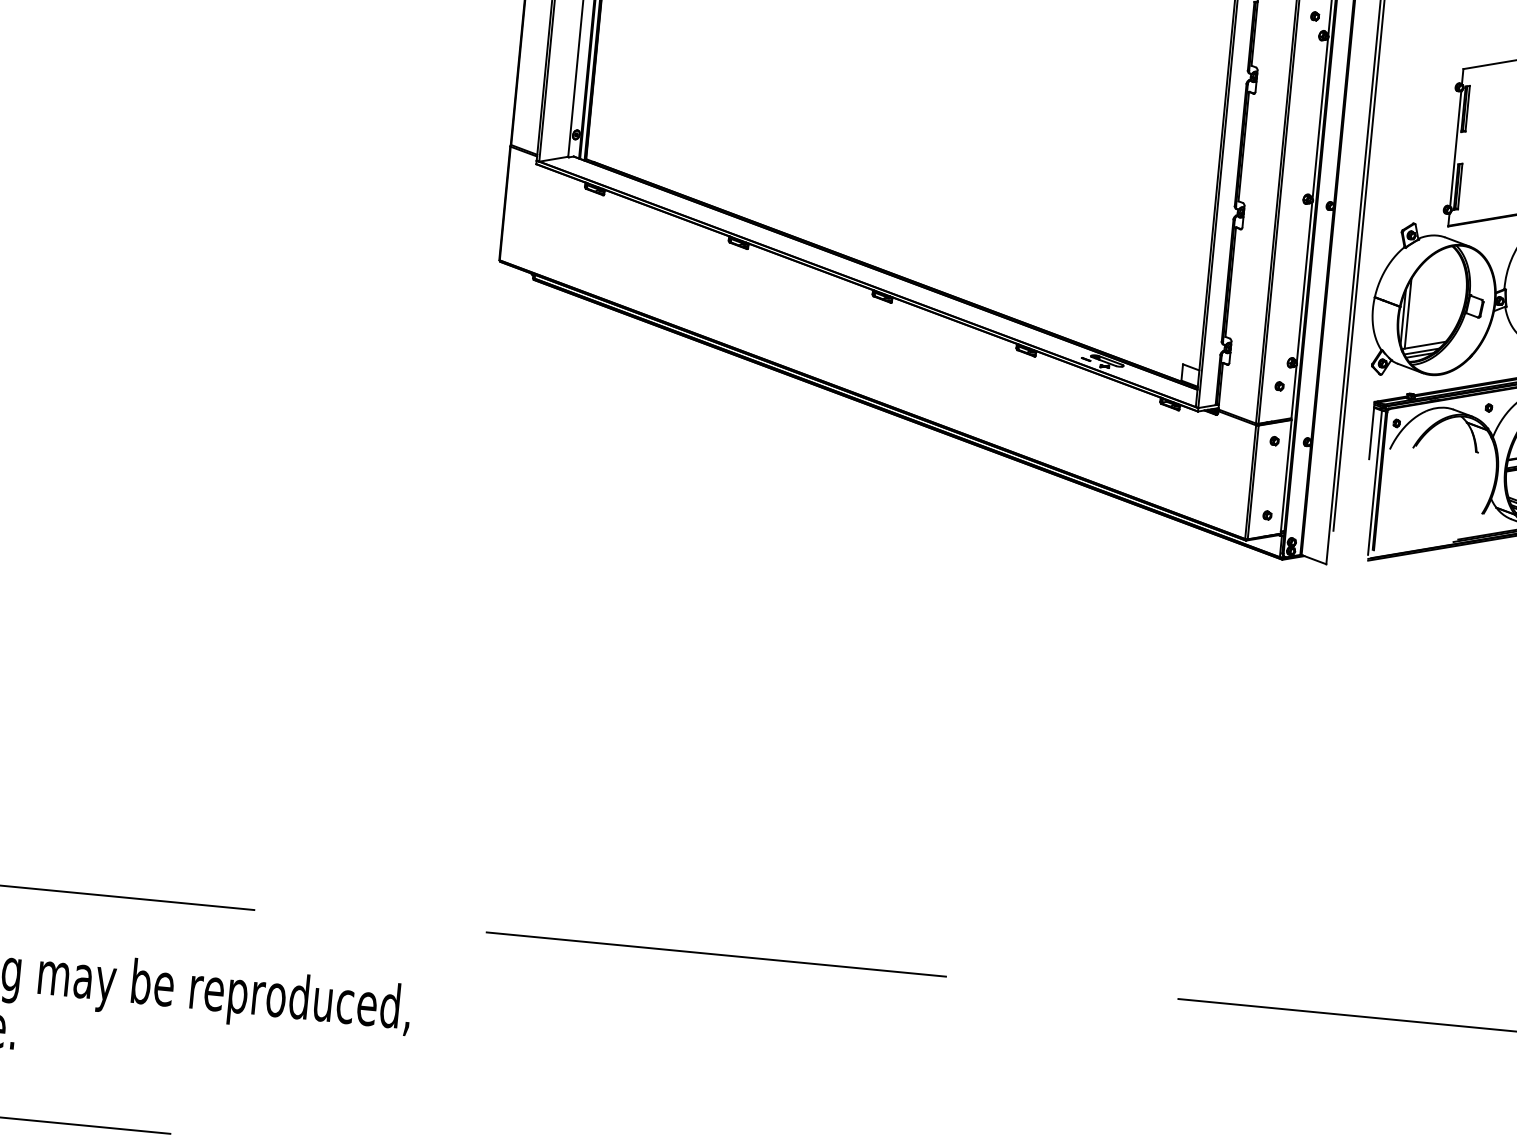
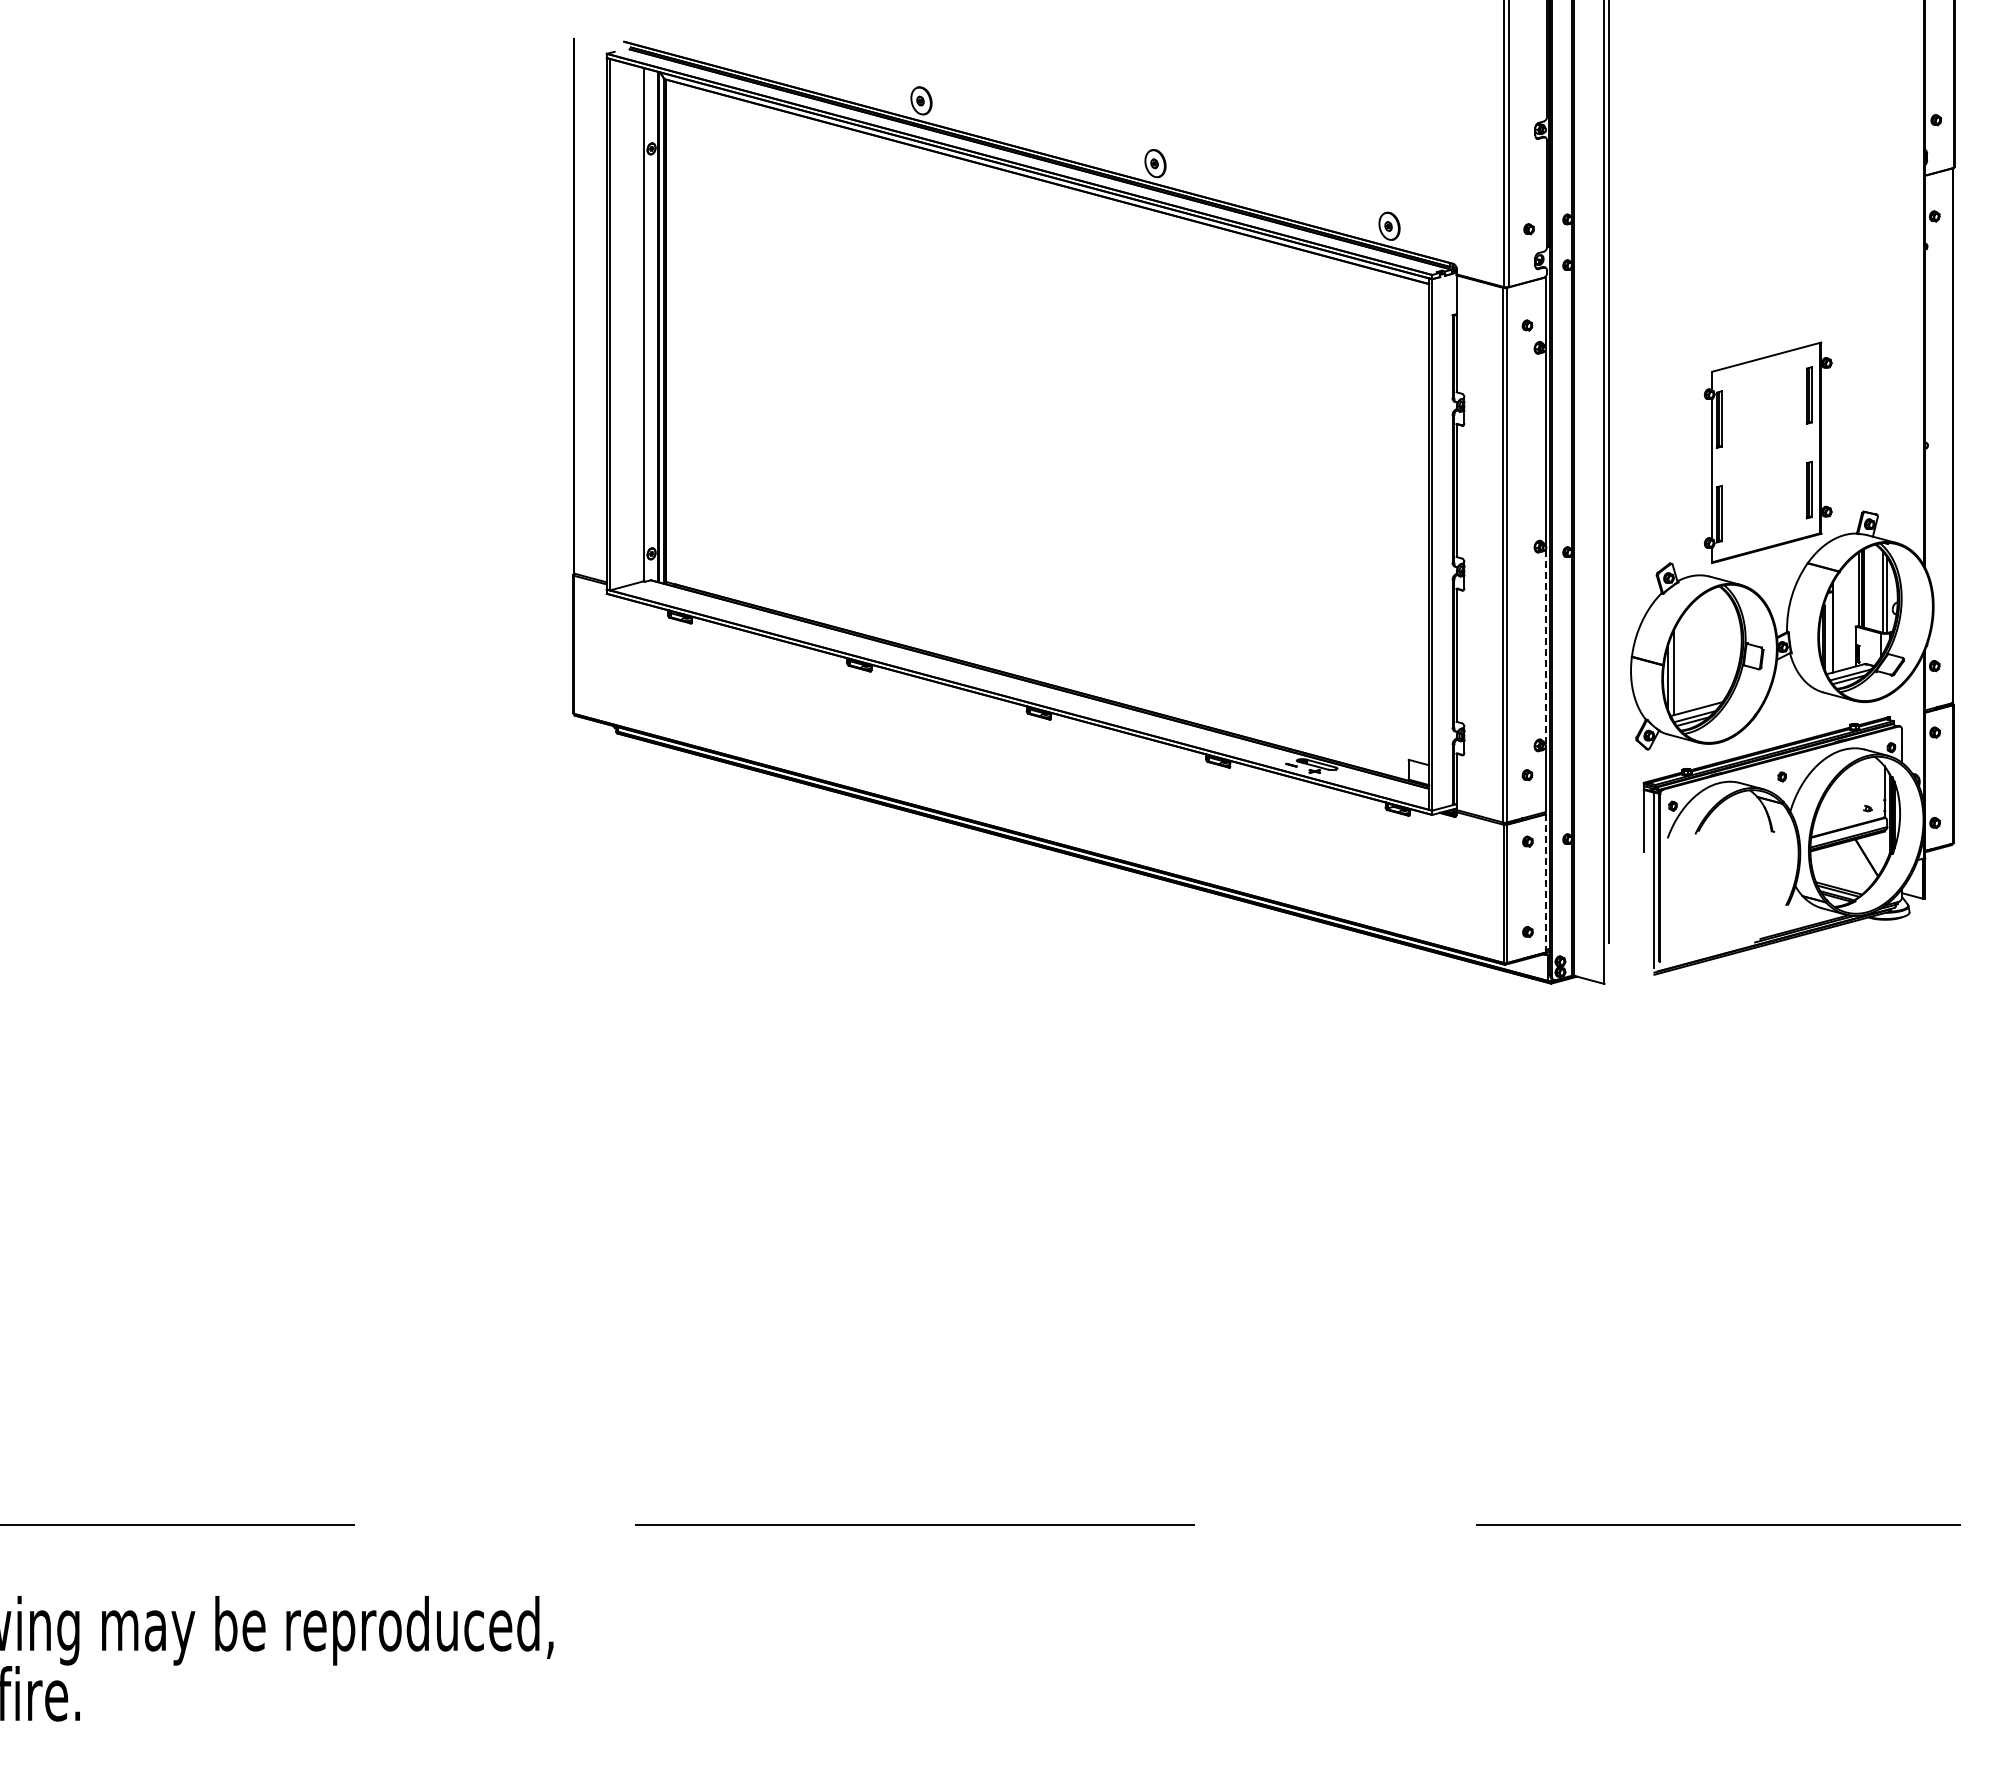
line: (1304, 282) -> (1545, 647), solid -> dashed
line: (1285, 476) -> (1545, 882), solid -> dashed

